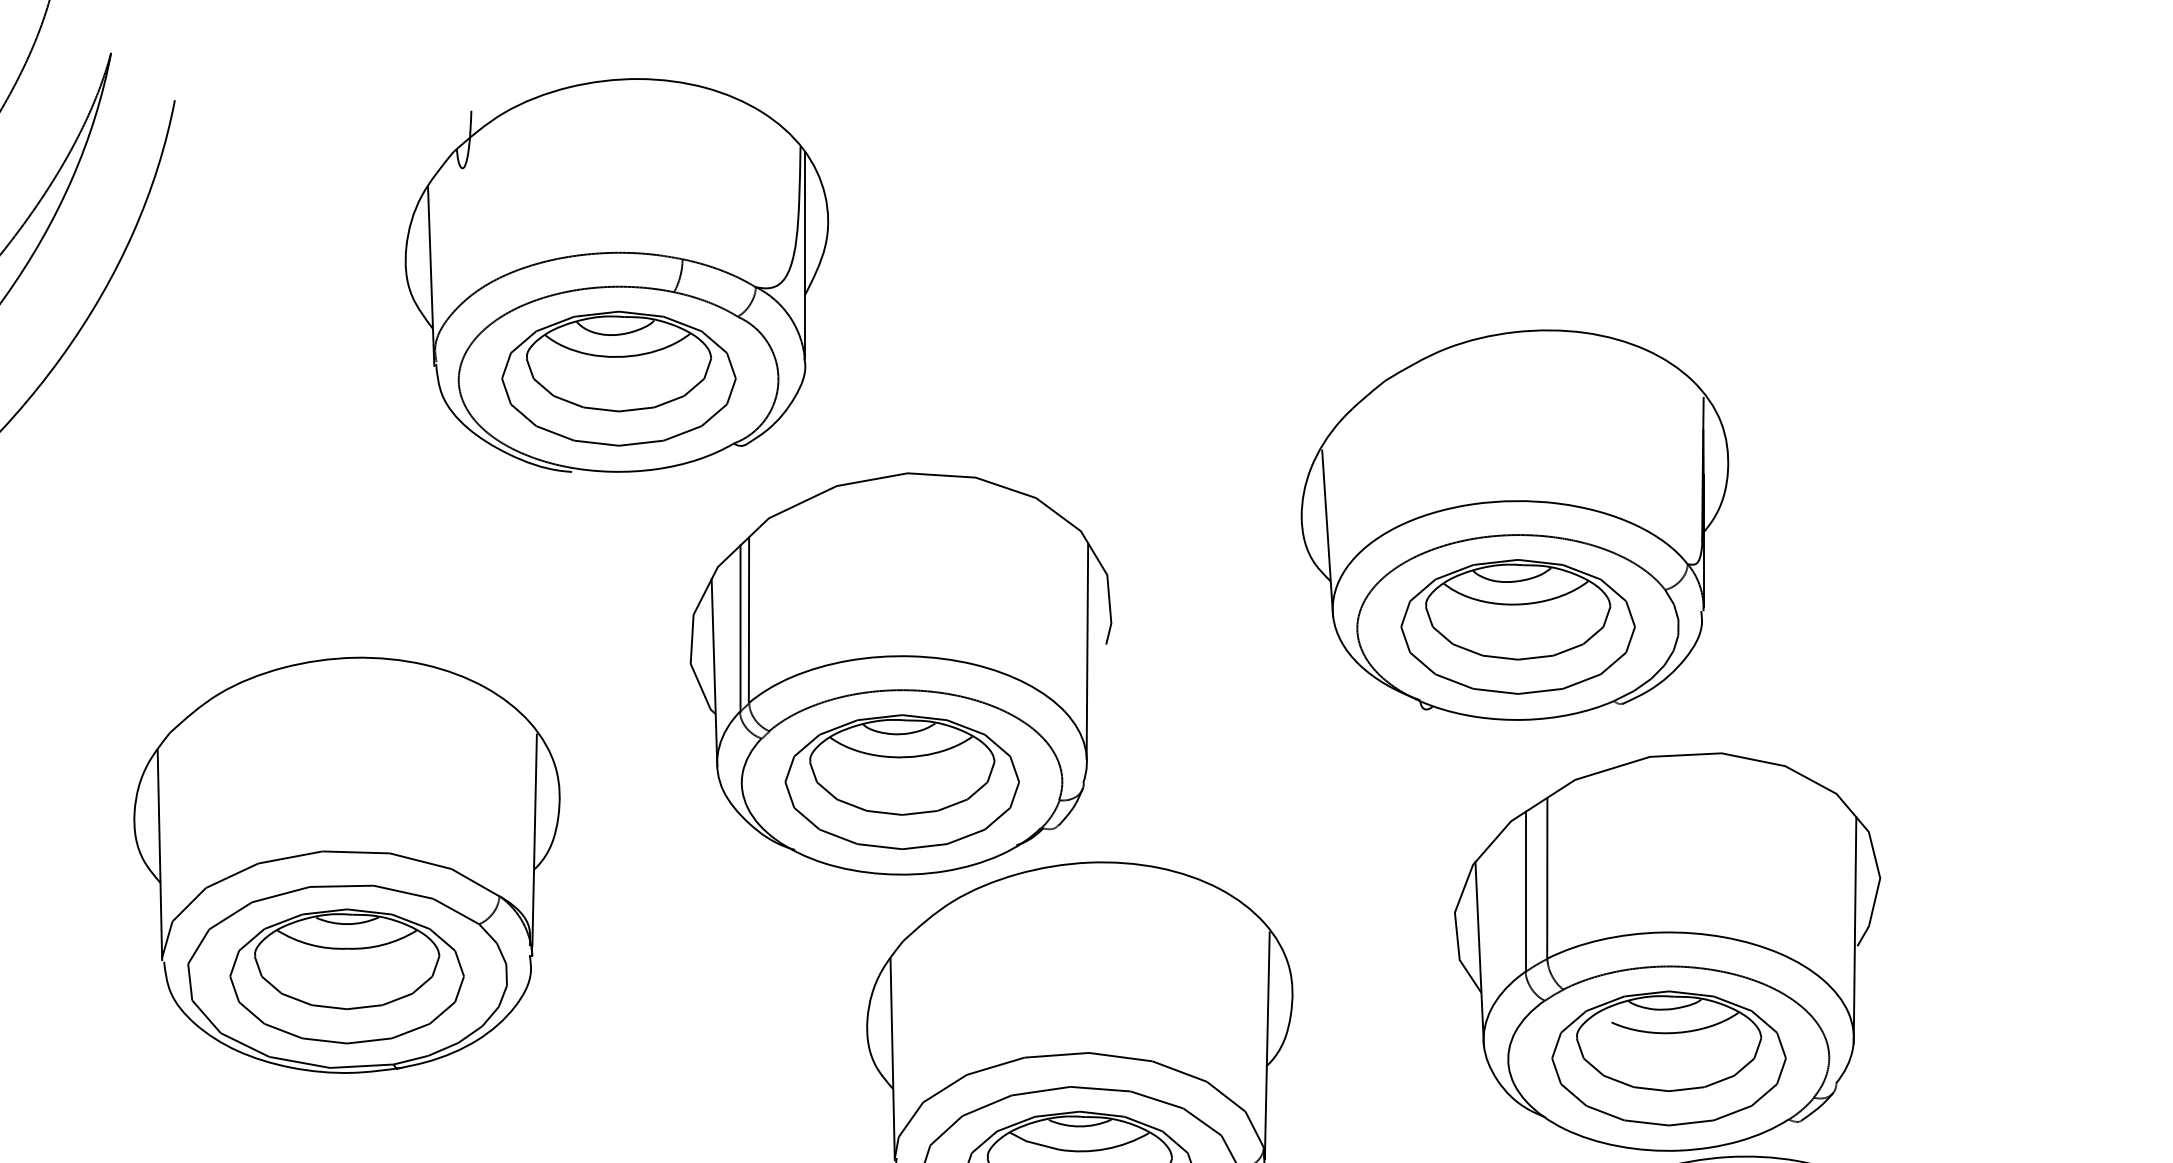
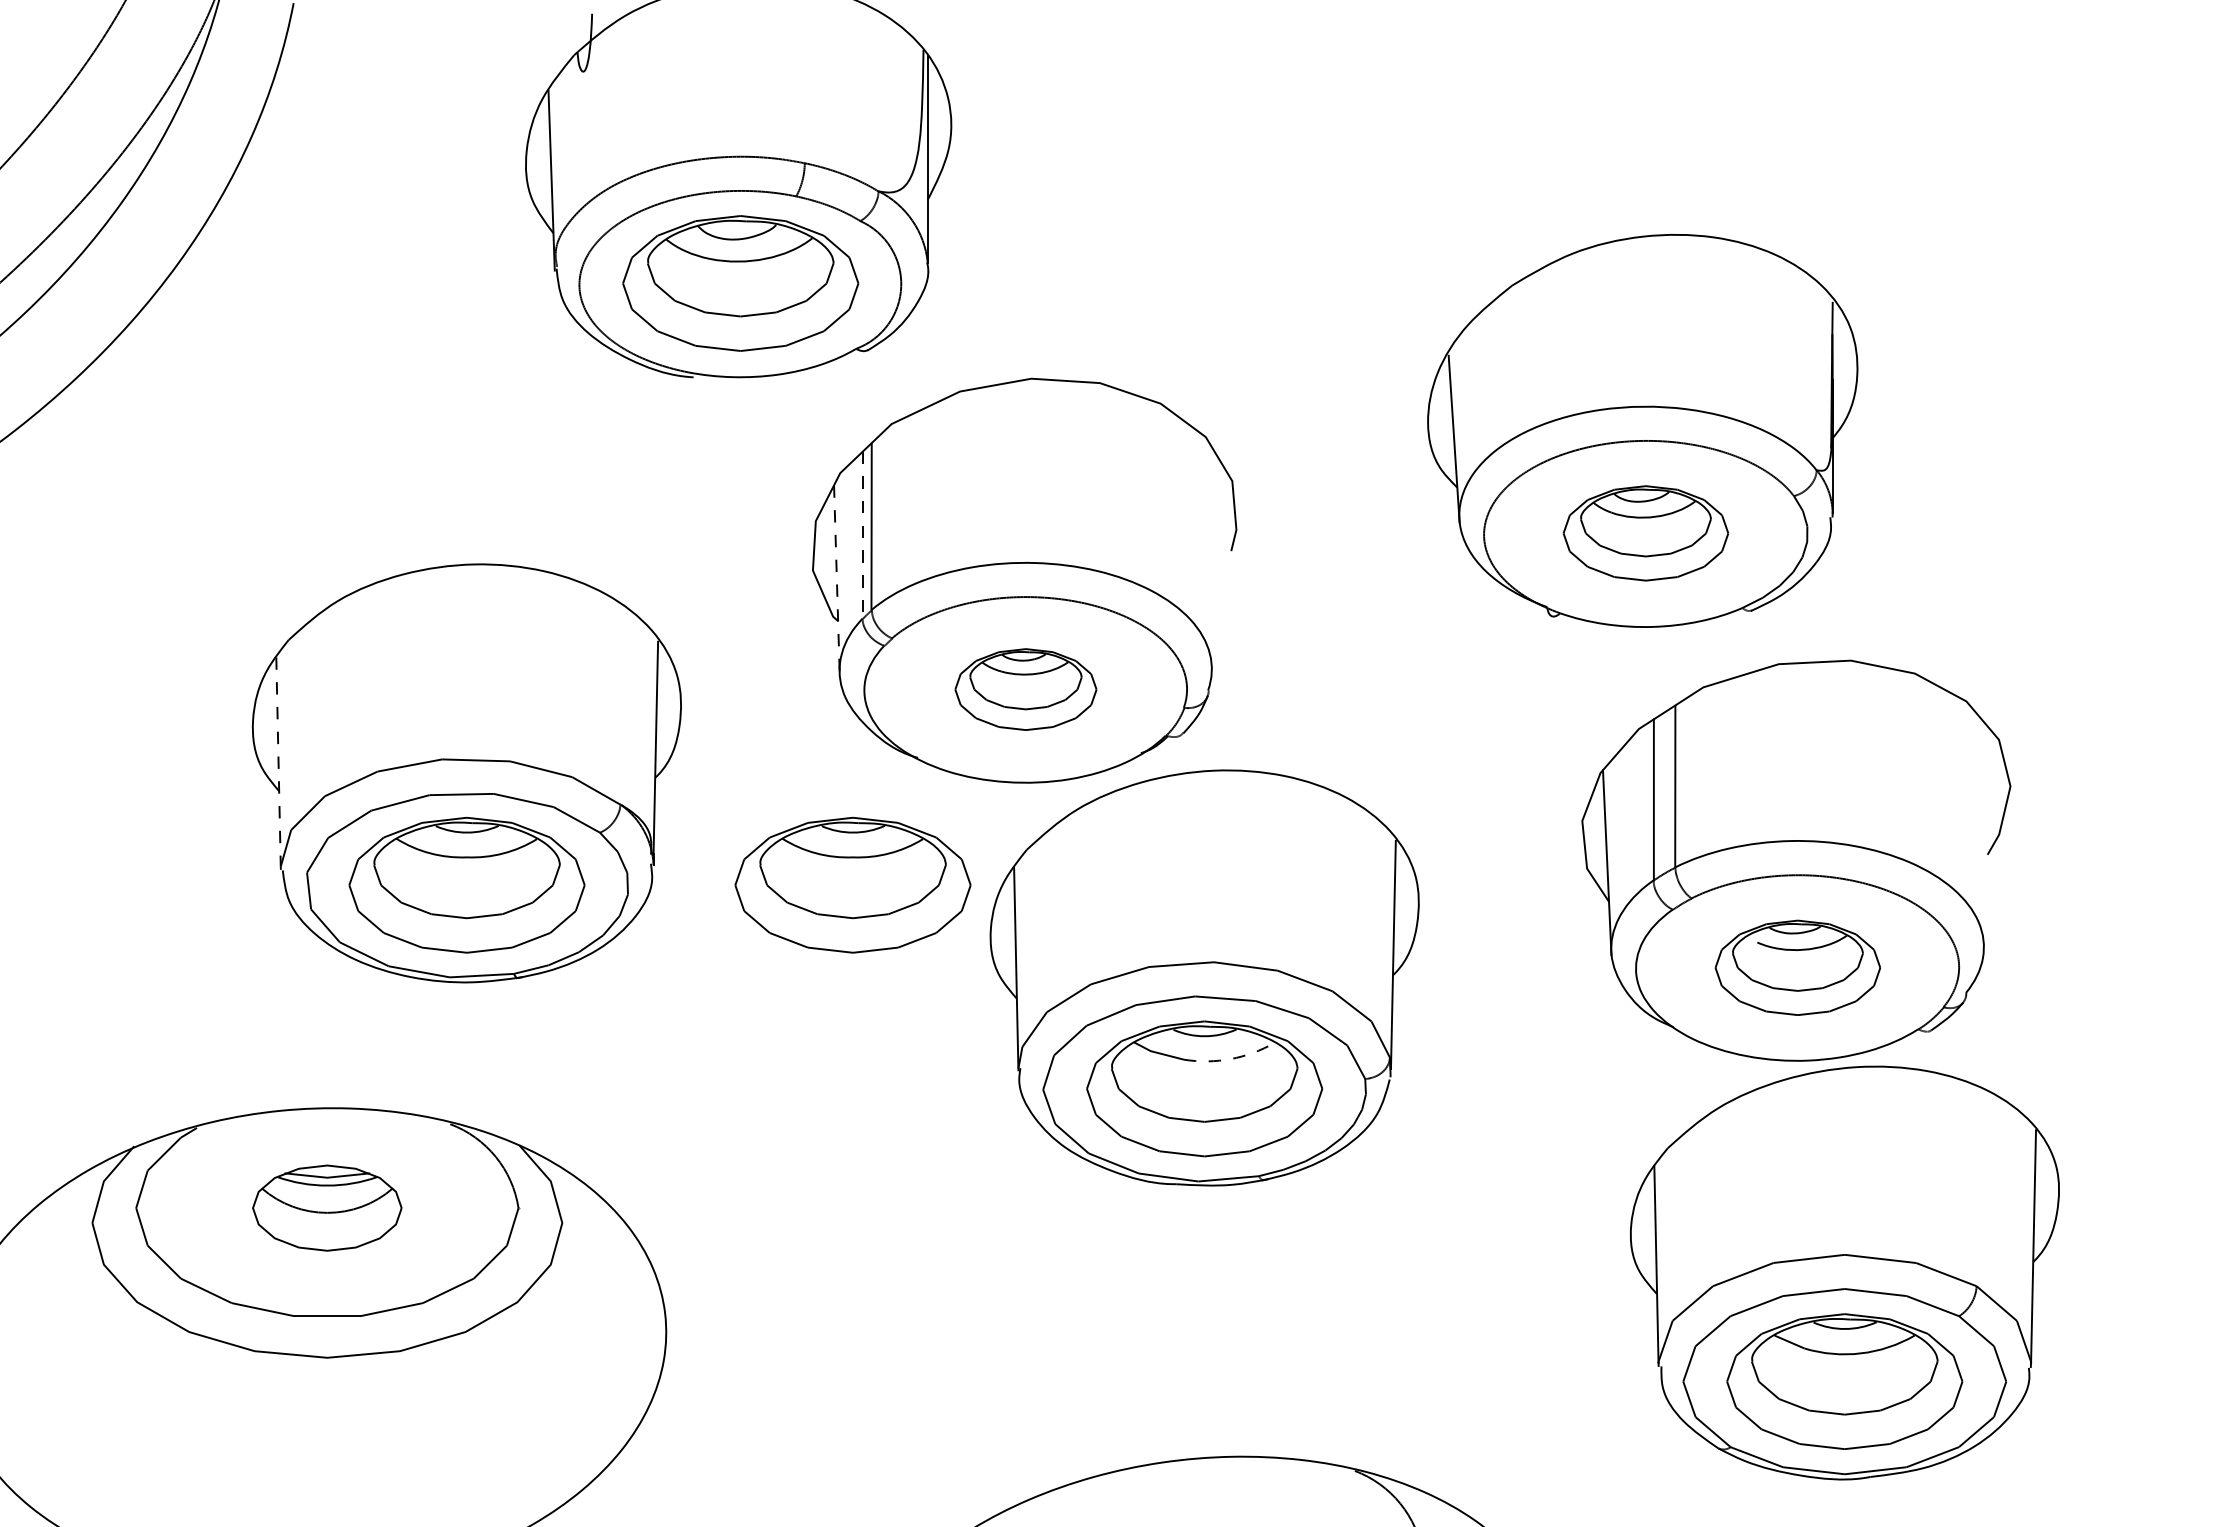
part: (1517, 627) -> (1645, 533), size x0.7
line: (740, 629) -> (863, 535), solid -> dashed
line: (1087, 650) -> (1212, 557), removed
line: (714, 672) -> (836, 579), solid -> dashed
part: (901, 781) -> (1025, 689), size x0.6
line: (159, 854) -> (278, 762), solid -> dashed
line: (1854, 929) -> (1984, 838), removed
part: (730, 975) -> (852, 884), added
part: (1668, 1058) -> (1797, 967), size x0.7
arc: (1105, 1149) -> (1230, 1059), solid -> dashed

